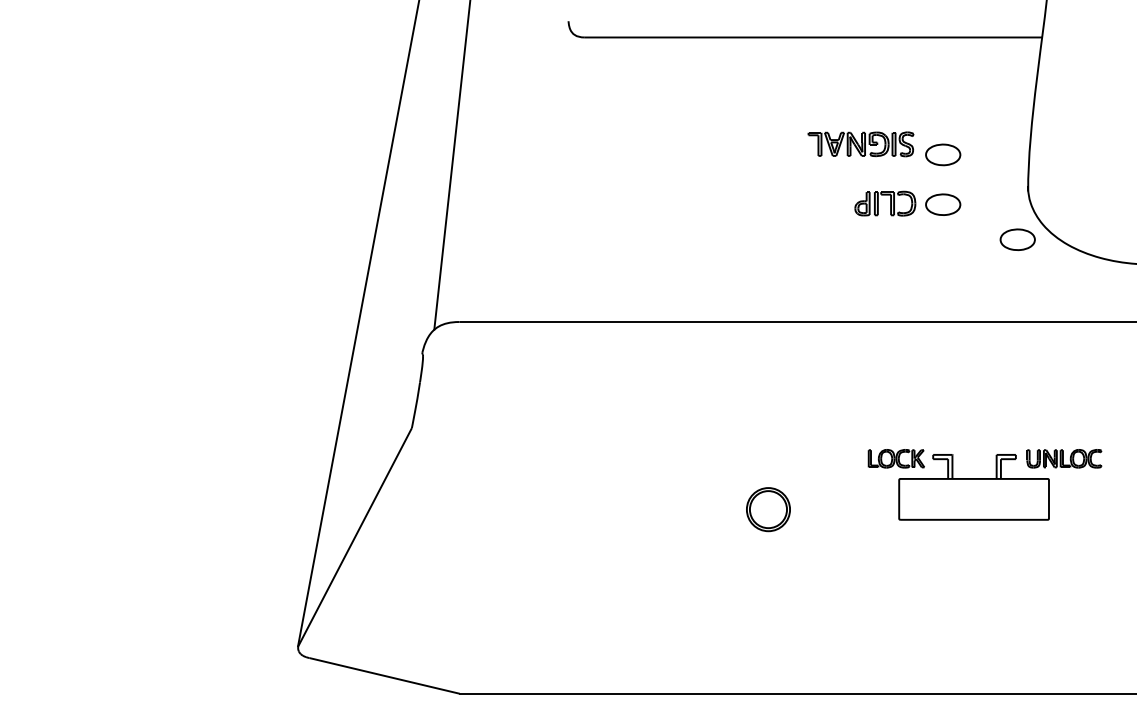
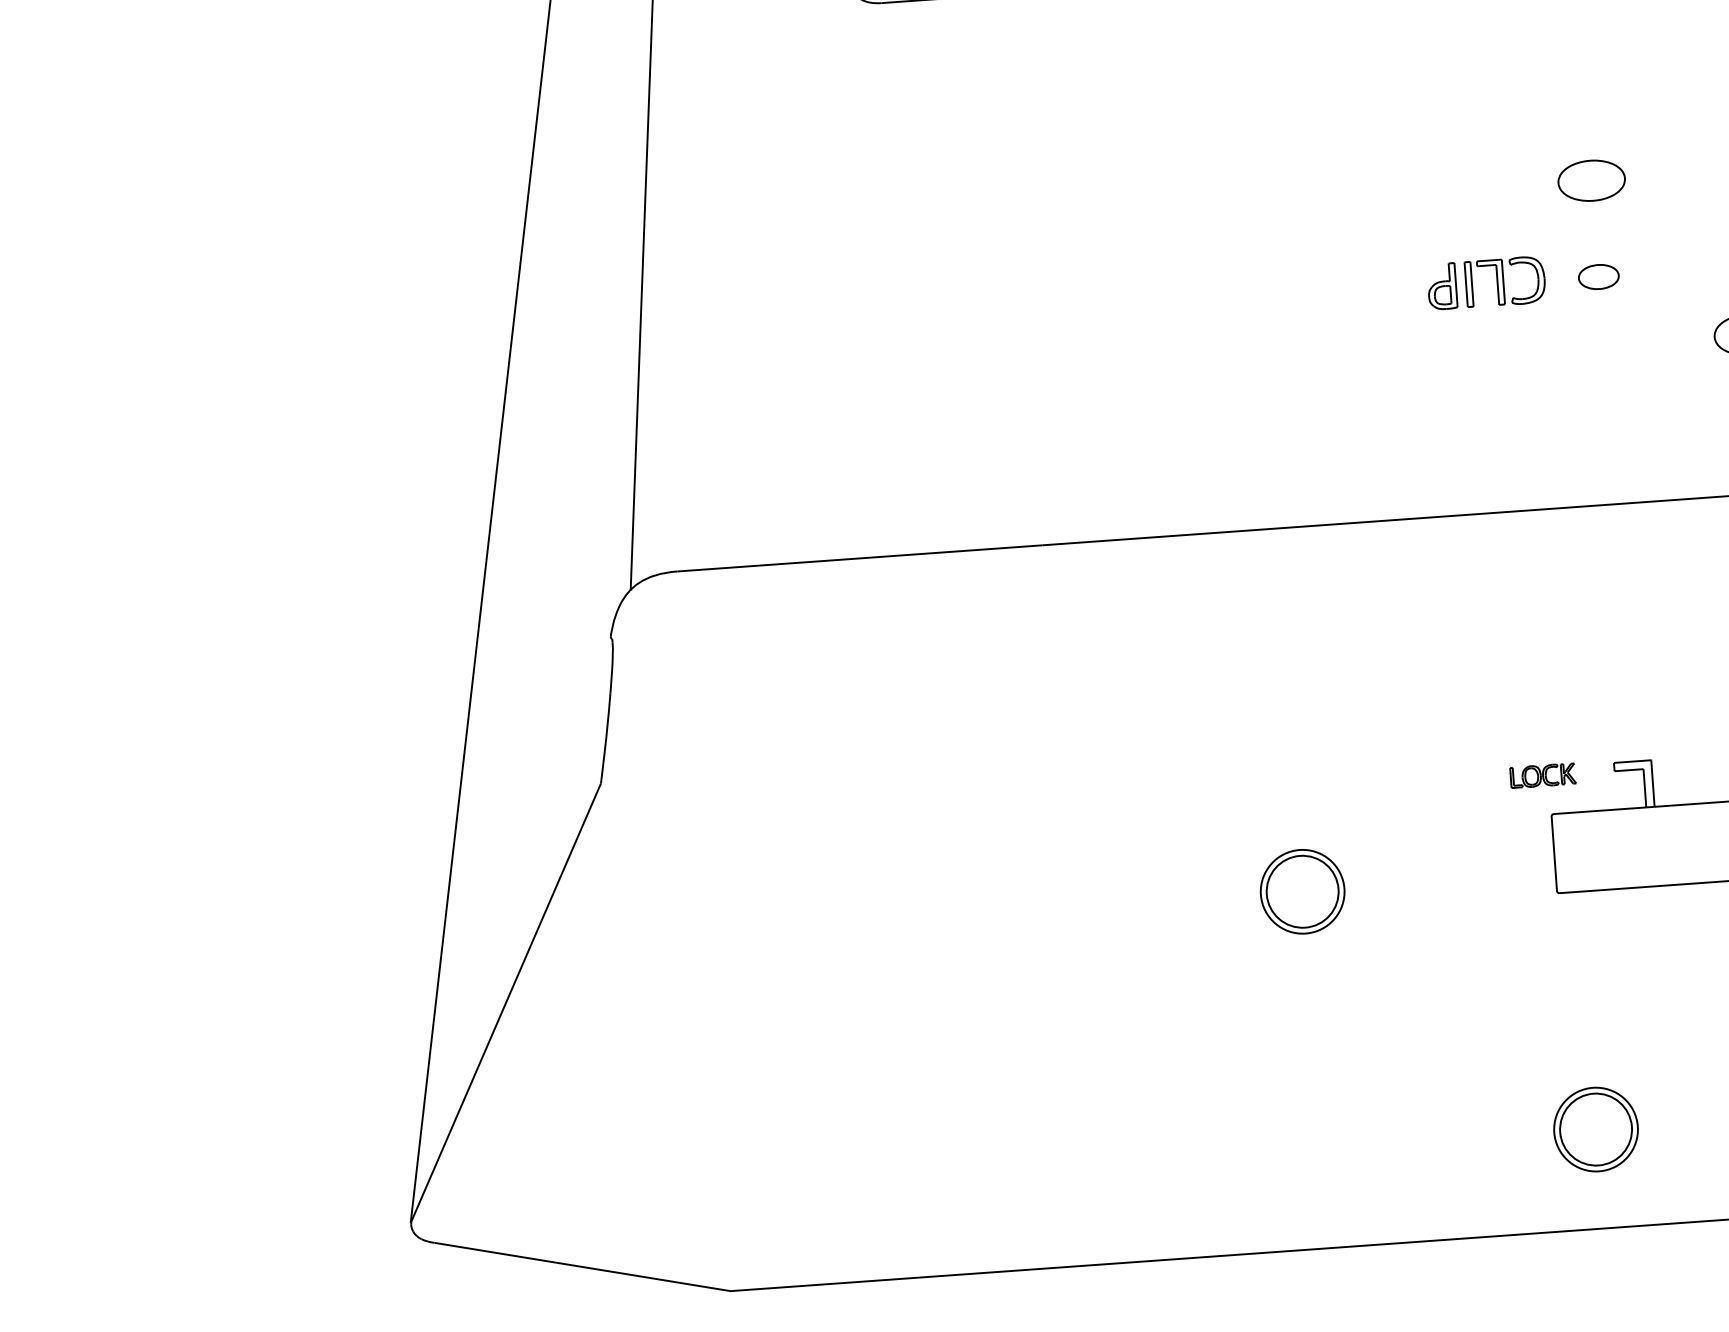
part: (860, 144) -> (1430, 172), removed
part: (943, 204) -> (1599, 276), size x0.6
part: (895, 458) -> (1541, 775), size x0.6
part: (910, 642) -> (1596, 1129), added

